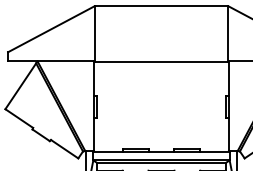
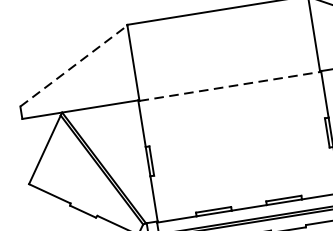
line: (51, 29) -> (74, 66), solid -> dashed
line: (161, 61) -> (229, 85), solid -> dashed

